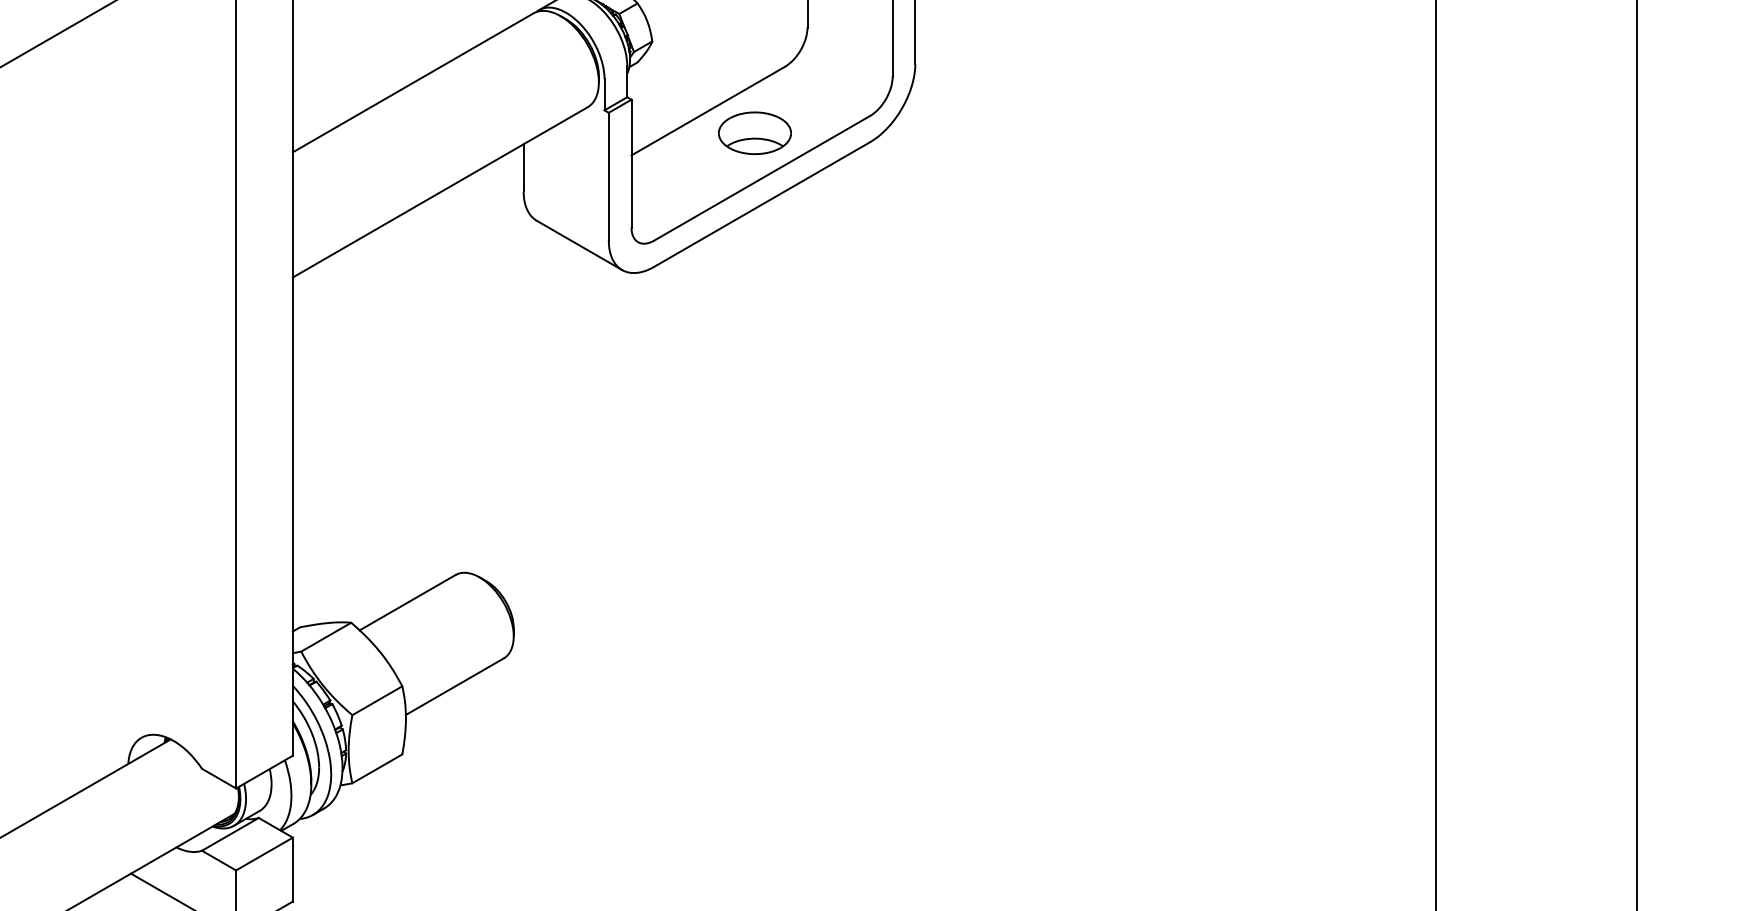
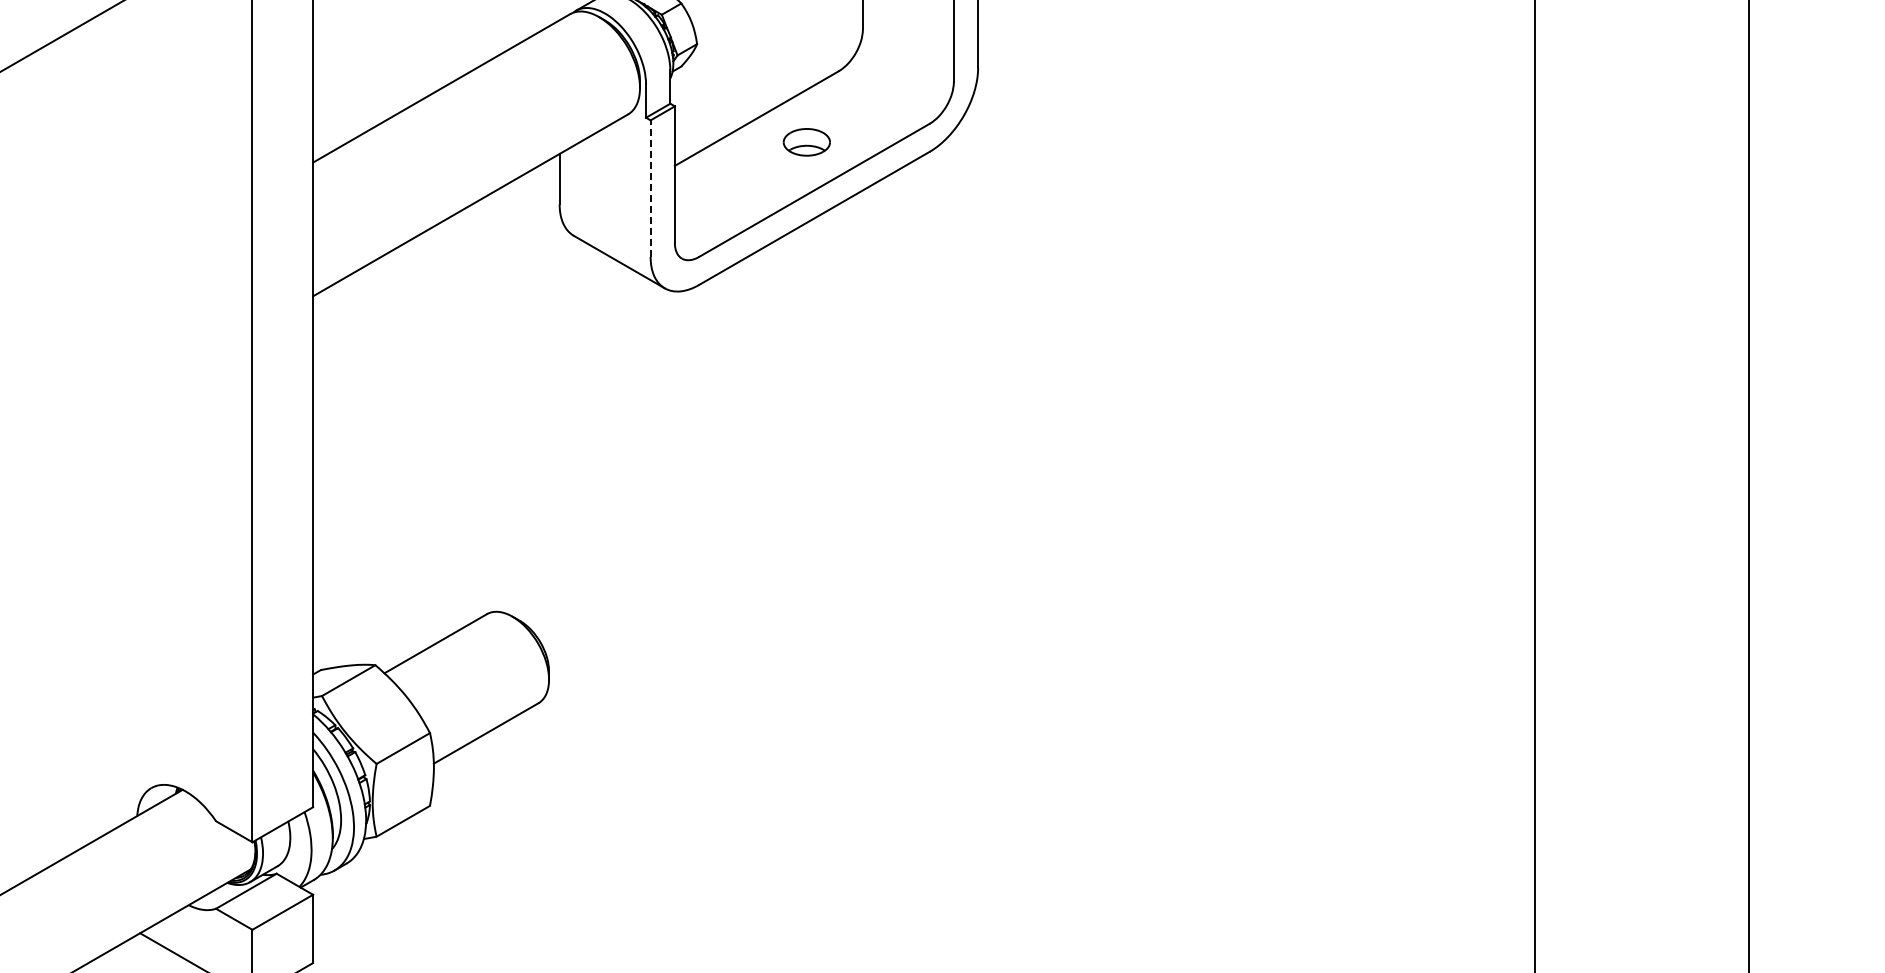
part: (754, 133) -> (806, 142), size x0.6
line: (608, 176) -> (650, 188), solid -> dashed

